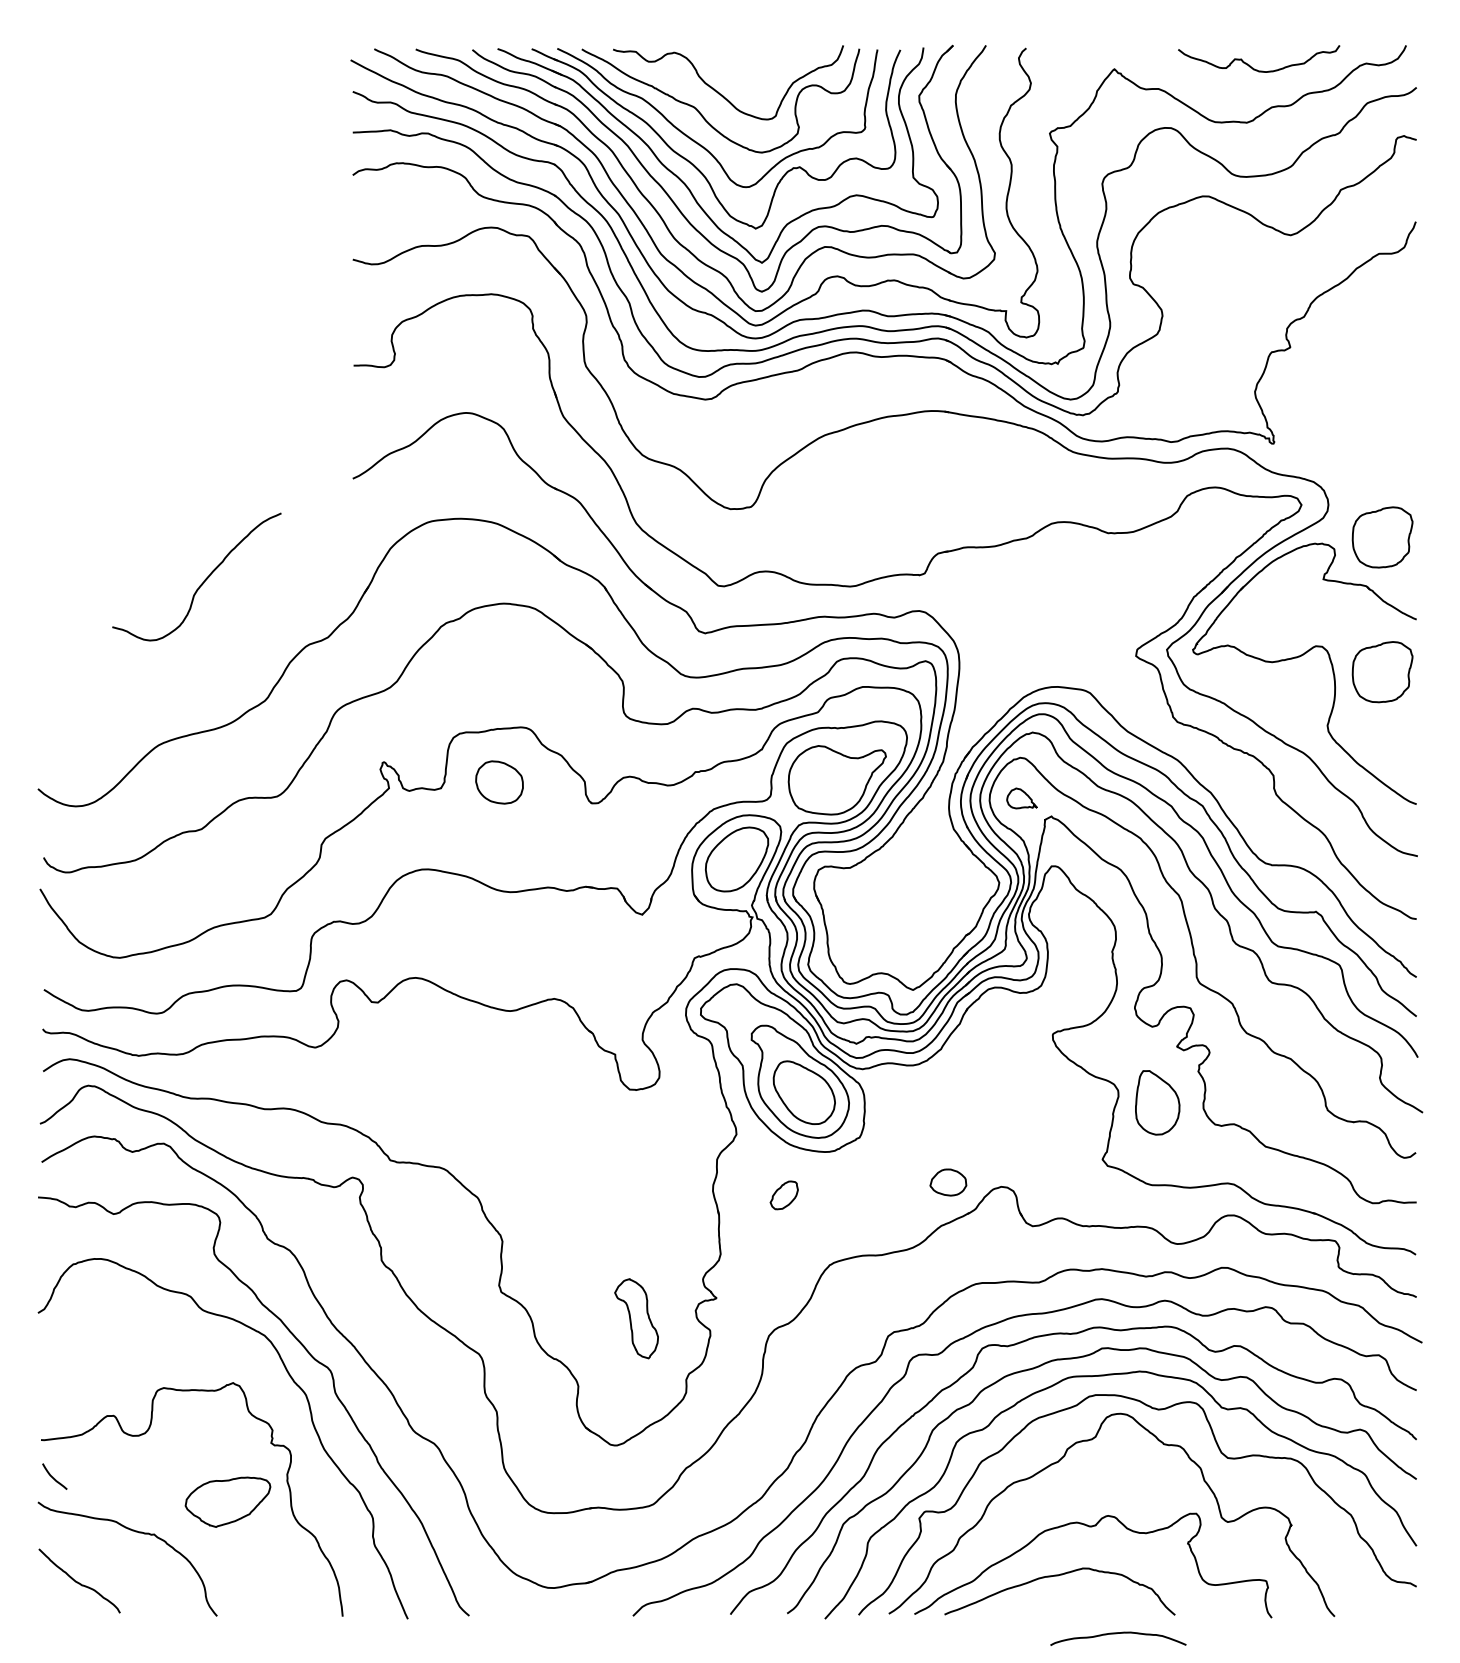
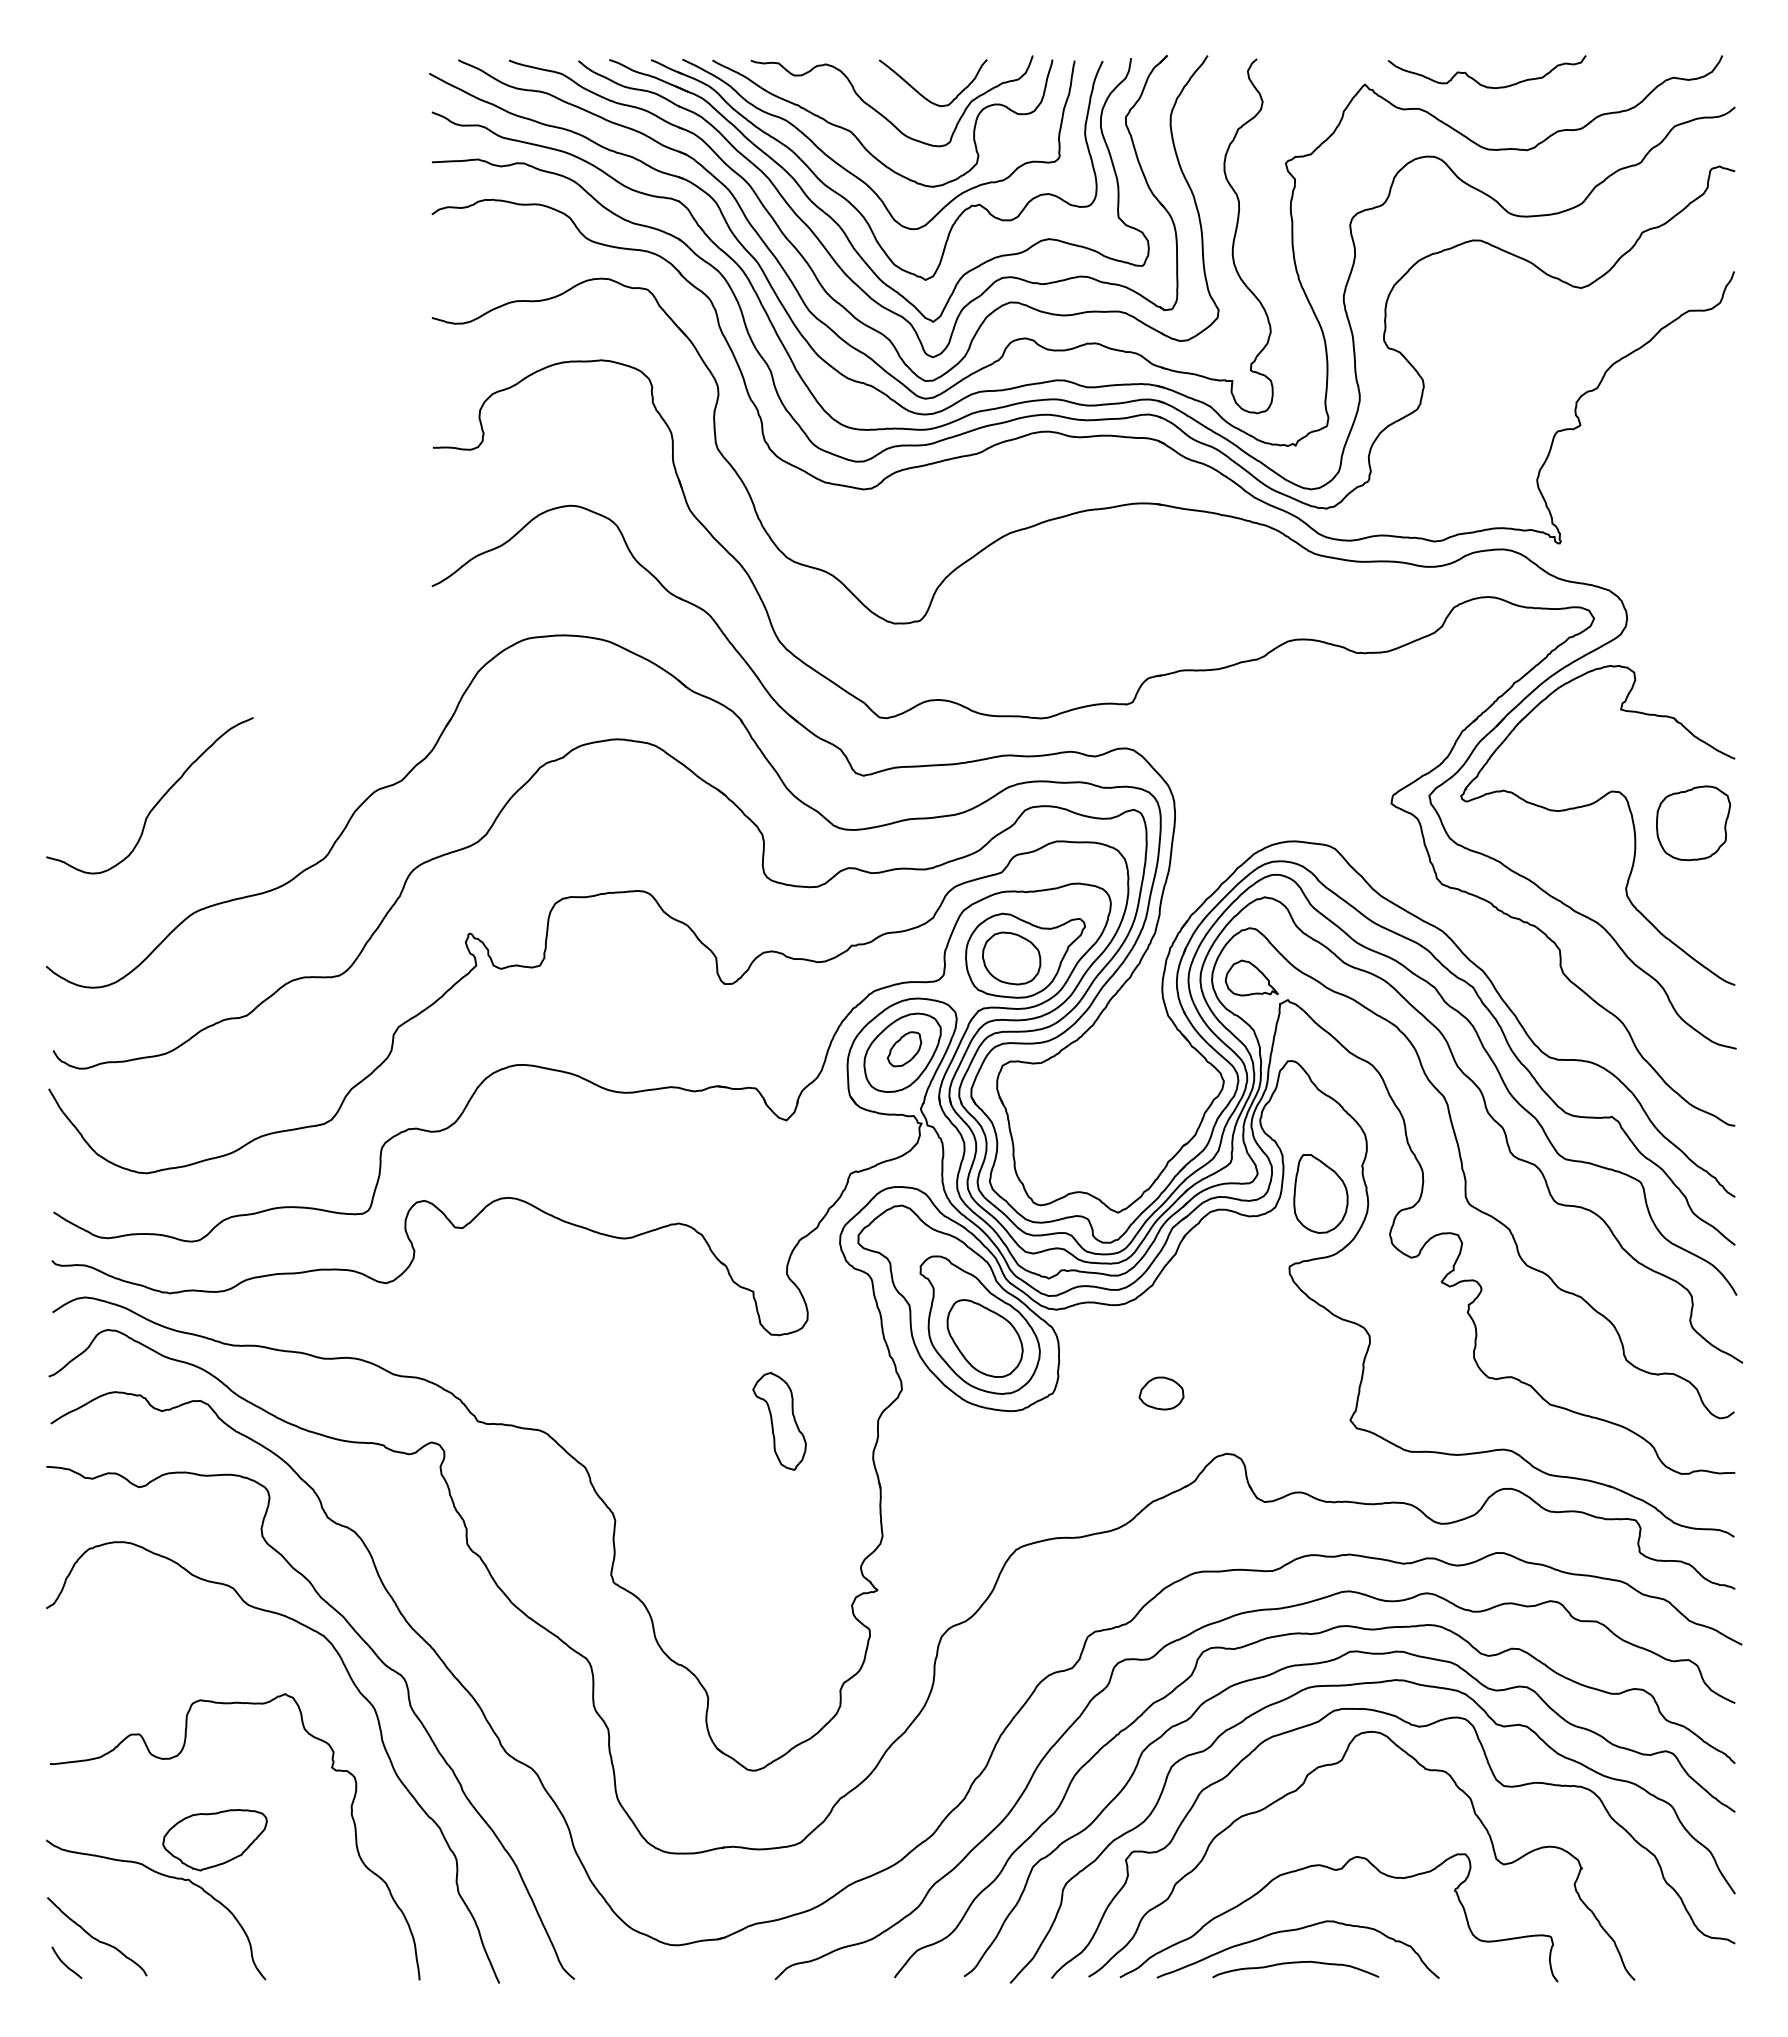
curve: (1252, 66) -> (1478, 81), moved
curve: (753, 77) -> (922, 94), added
part: (1382, 537) -> (1693, 658), removed
curve: (202, 582) -> (156, 802), moved
part: (499, 782) -> (1011, 958), moved
part: (1021, 798) -> (1251, 977), size x1.43
part: (1157, 1102) -> (1320, 1193), moved
part: (948, 1182) -> (1161, 1393), moved
part: (784, 1195) -> (904, 1049), moved
part: (636, 1318) -> (779, 1420), moved
curve: (53, 1477) -> (65, 1963), moved
part: (227, 1502) -> (214, 1840), moved
curve: (1118, 1633) -> (1295, 1963), moved

